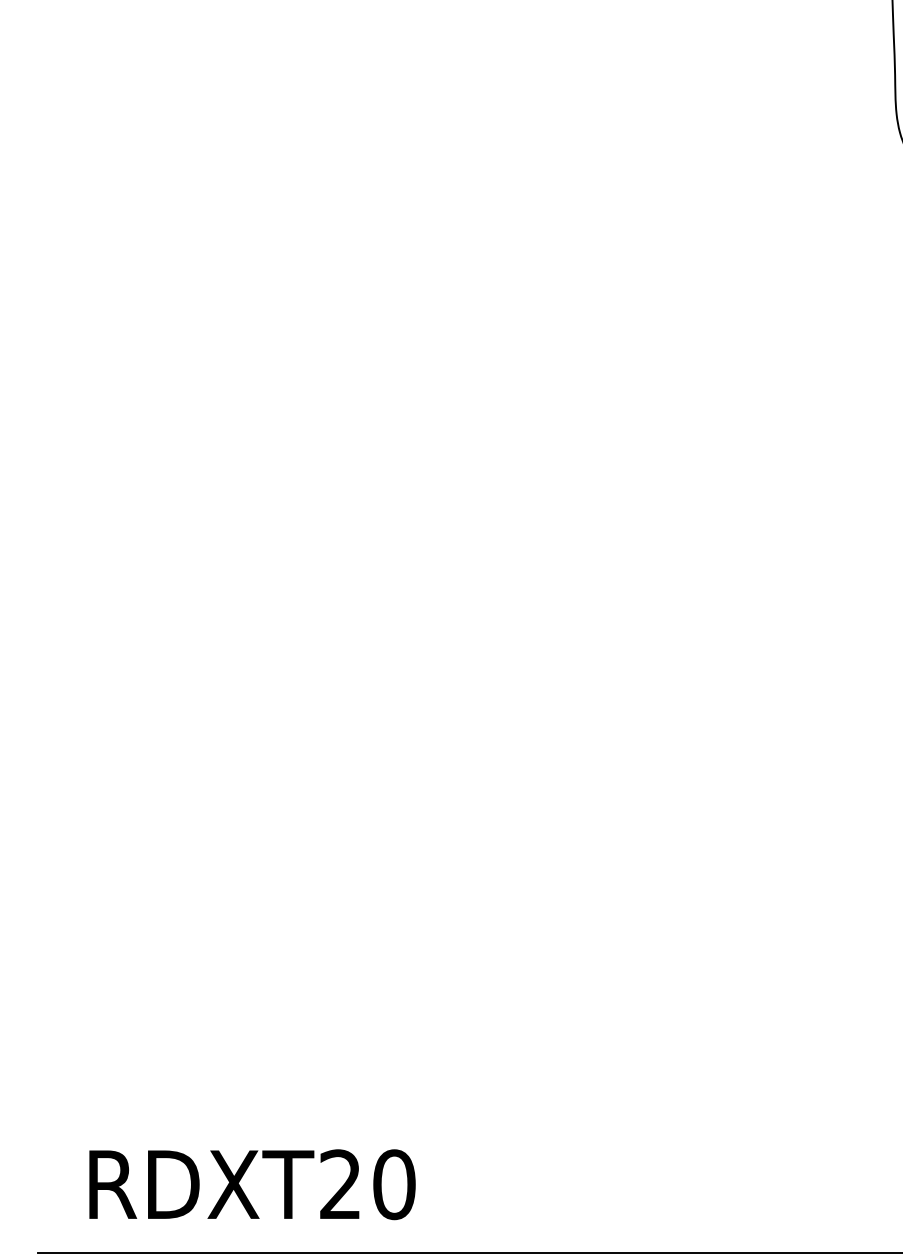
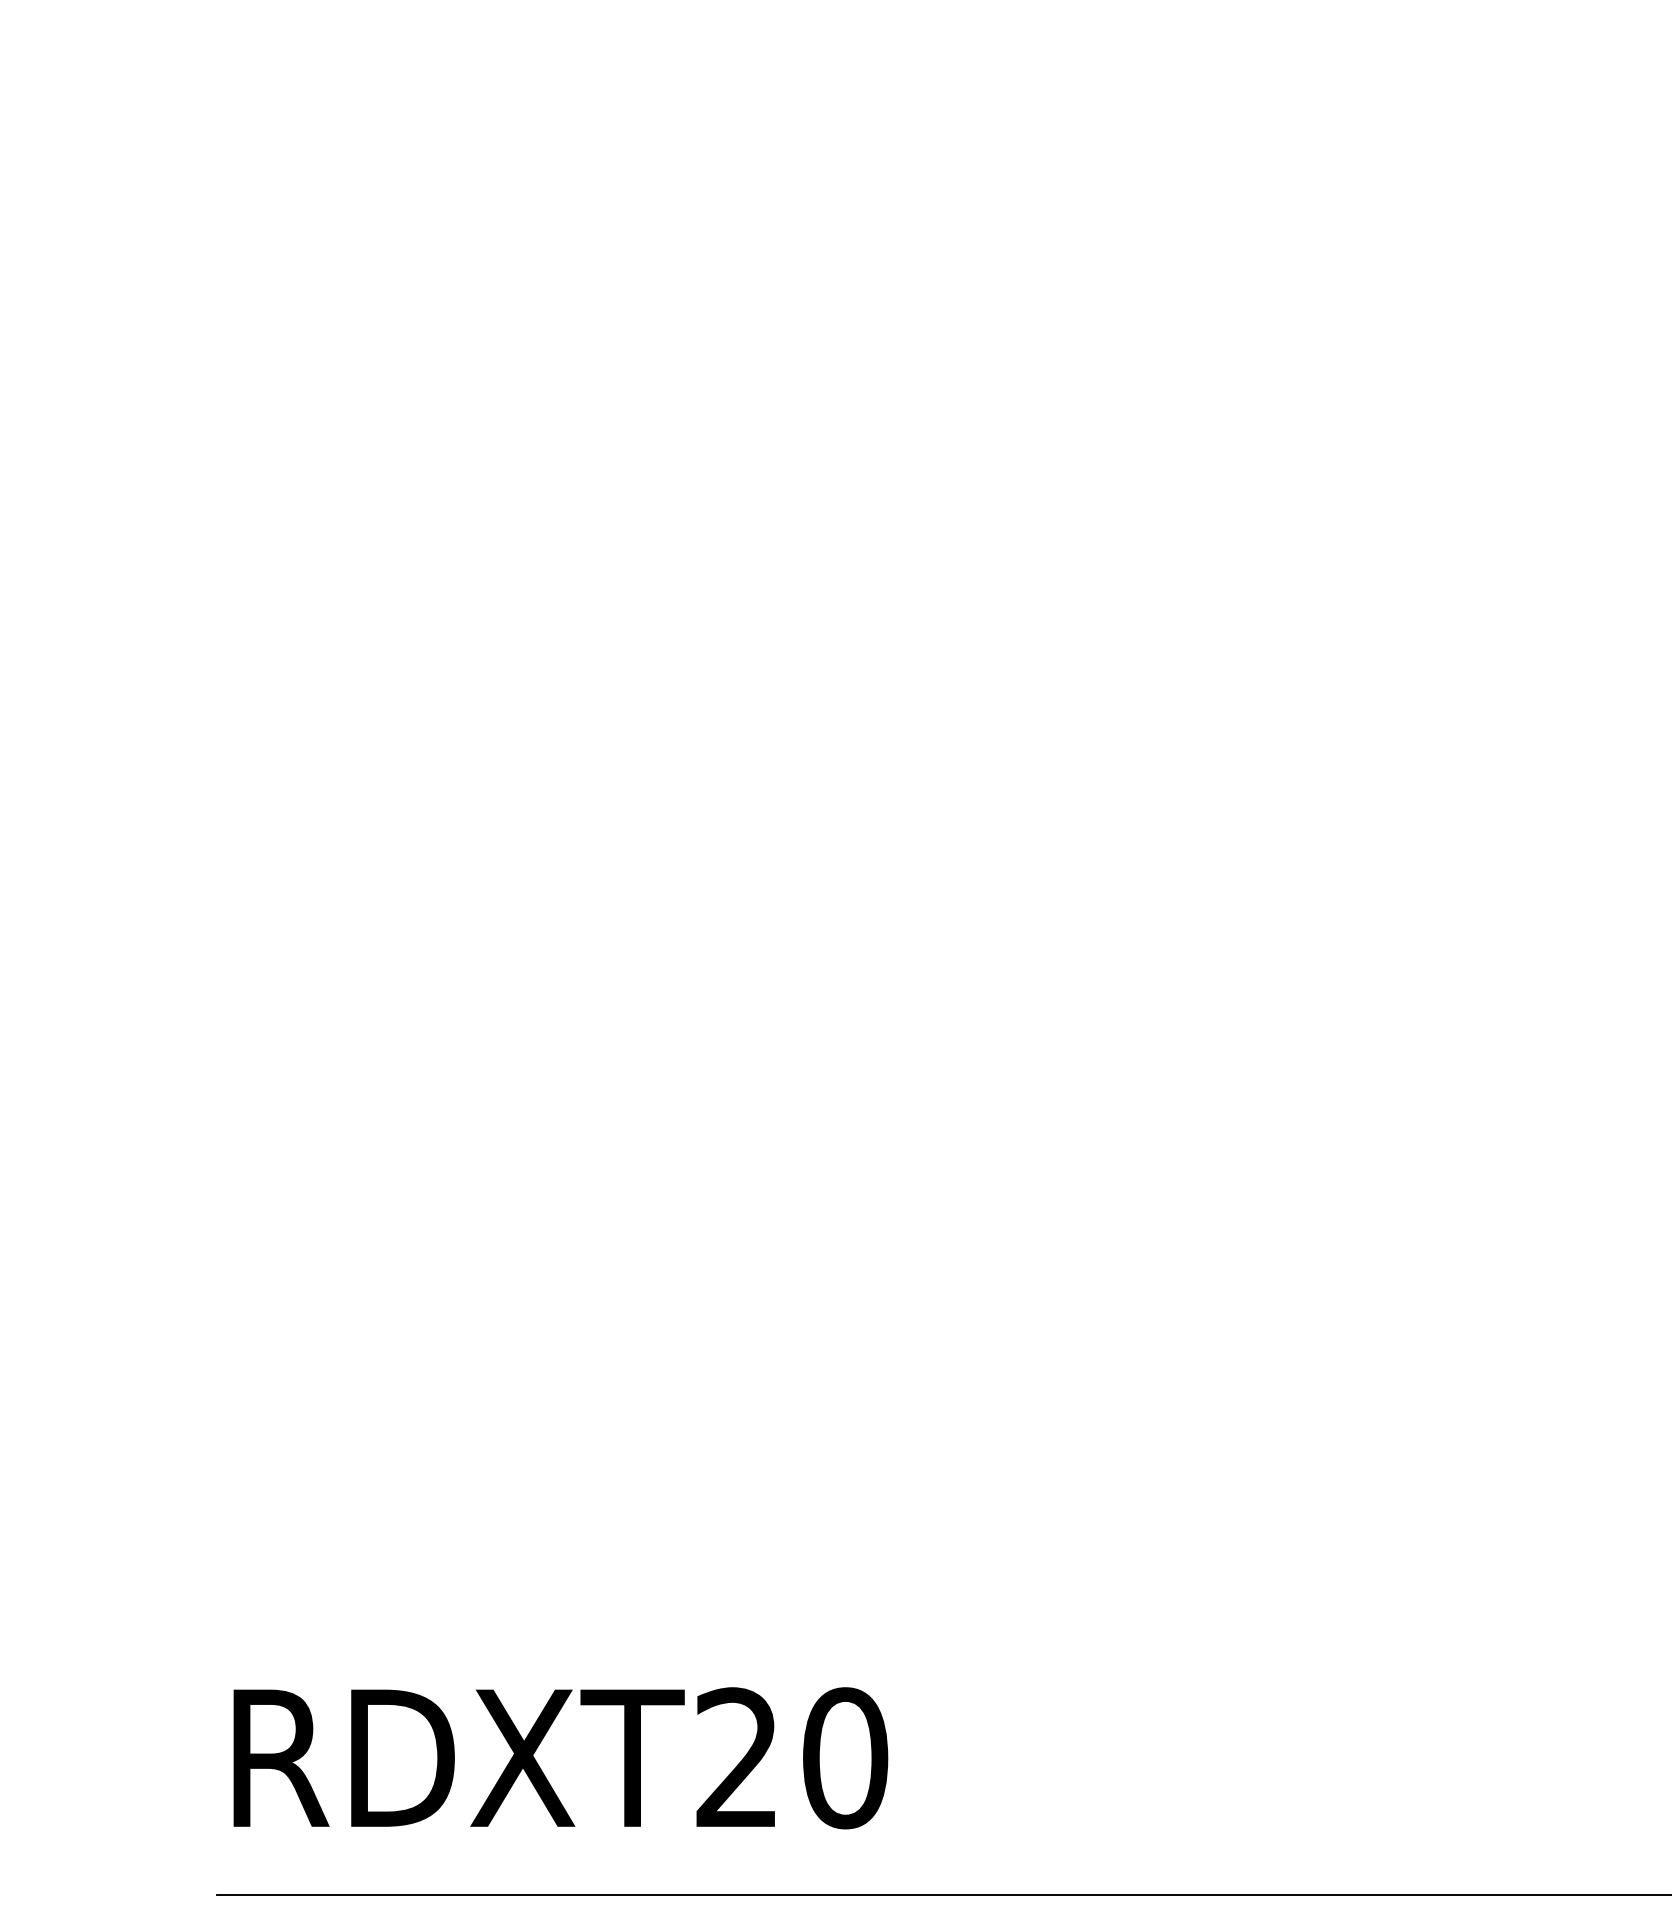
text: (252, 1184) -> (560, 1757), moved

